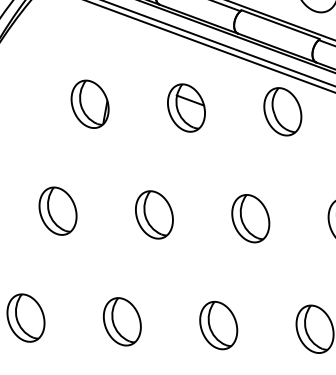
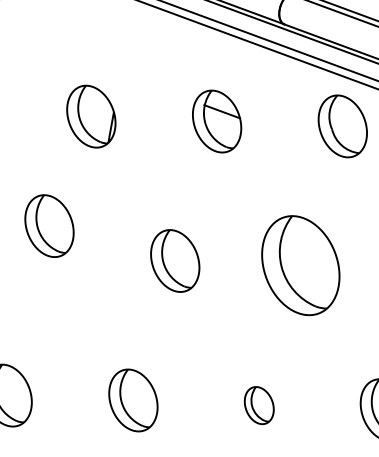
part: (57, 210) -> (48, 225), moved
part: (250, 218) -> (300, 265), size x1.6
part: (218, 325) -> (258, 405), size x0.6

